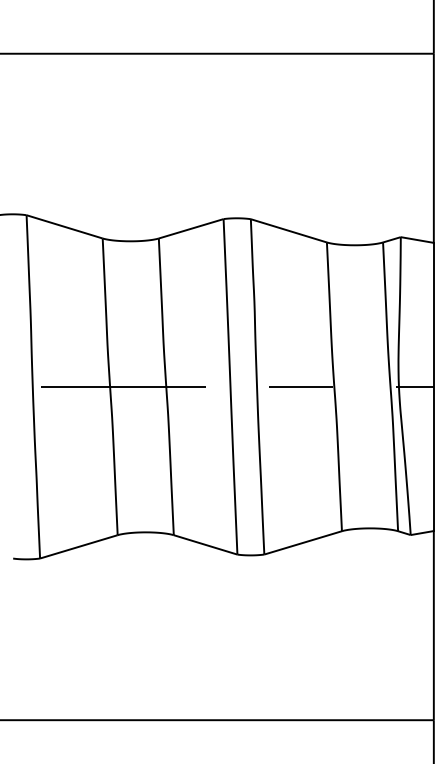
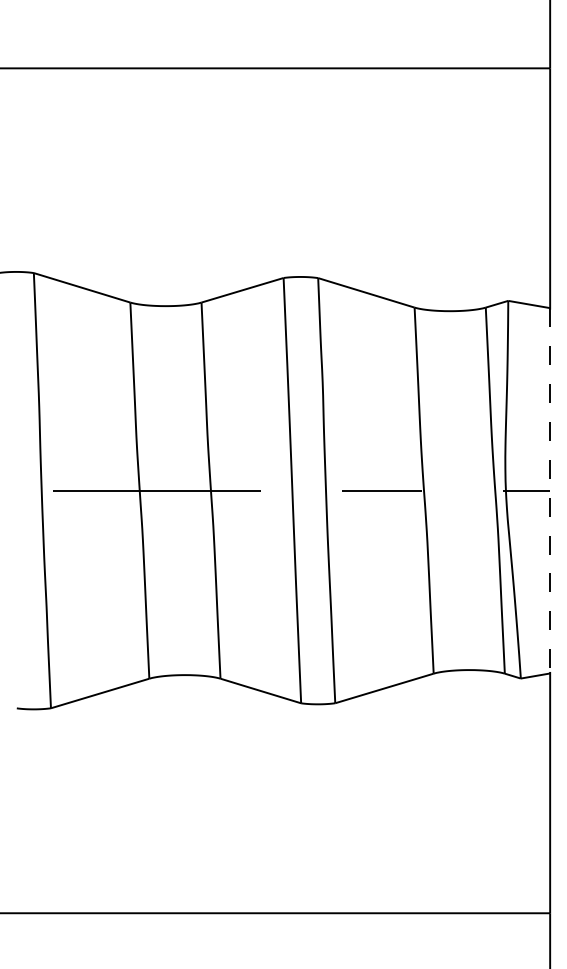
line: (434, 386) -> (550, 490), solid -> dashed

